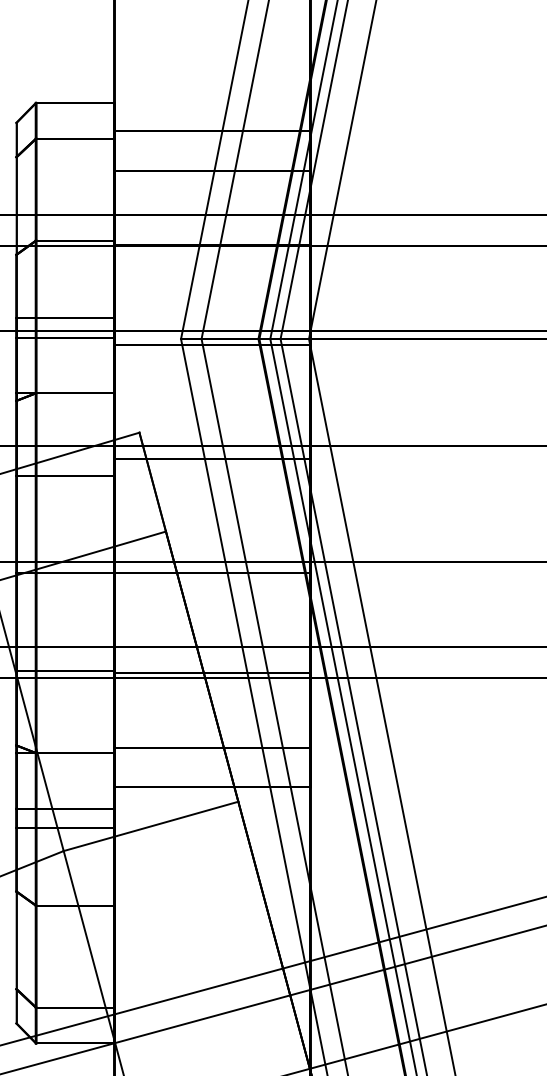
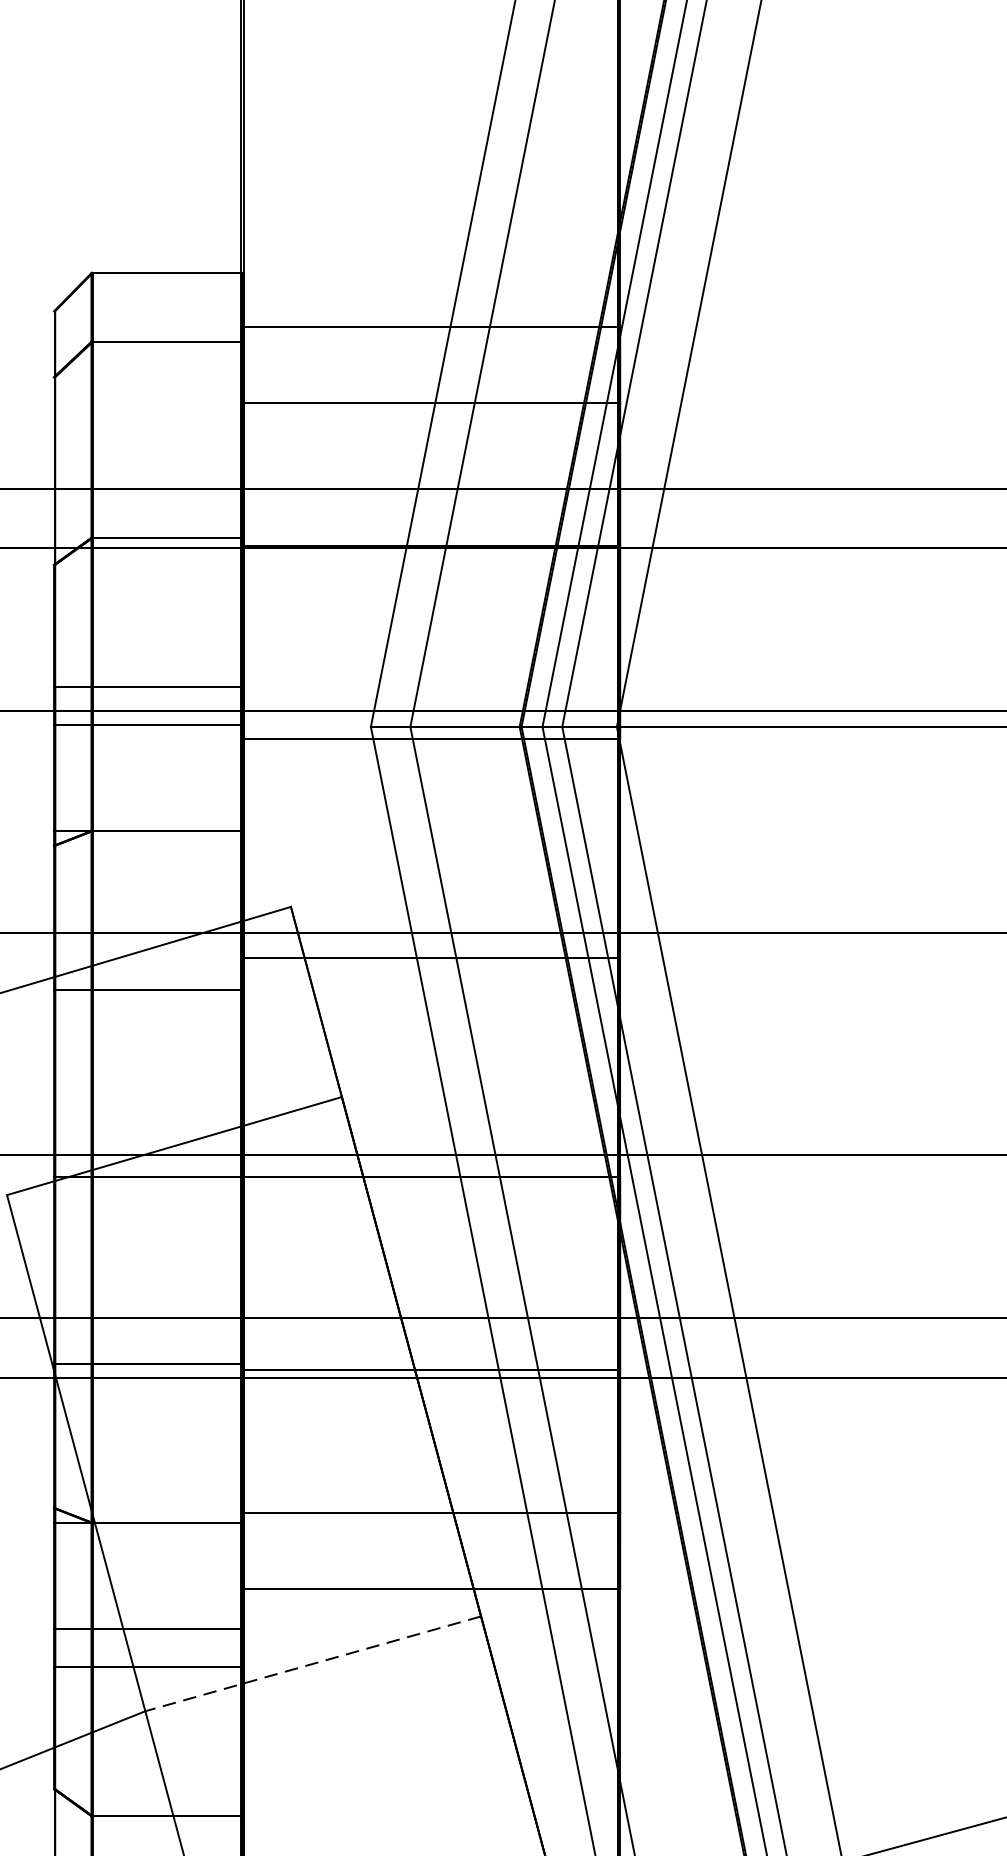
line: (151, 826) -> (314, 1664), solid -> dashed

